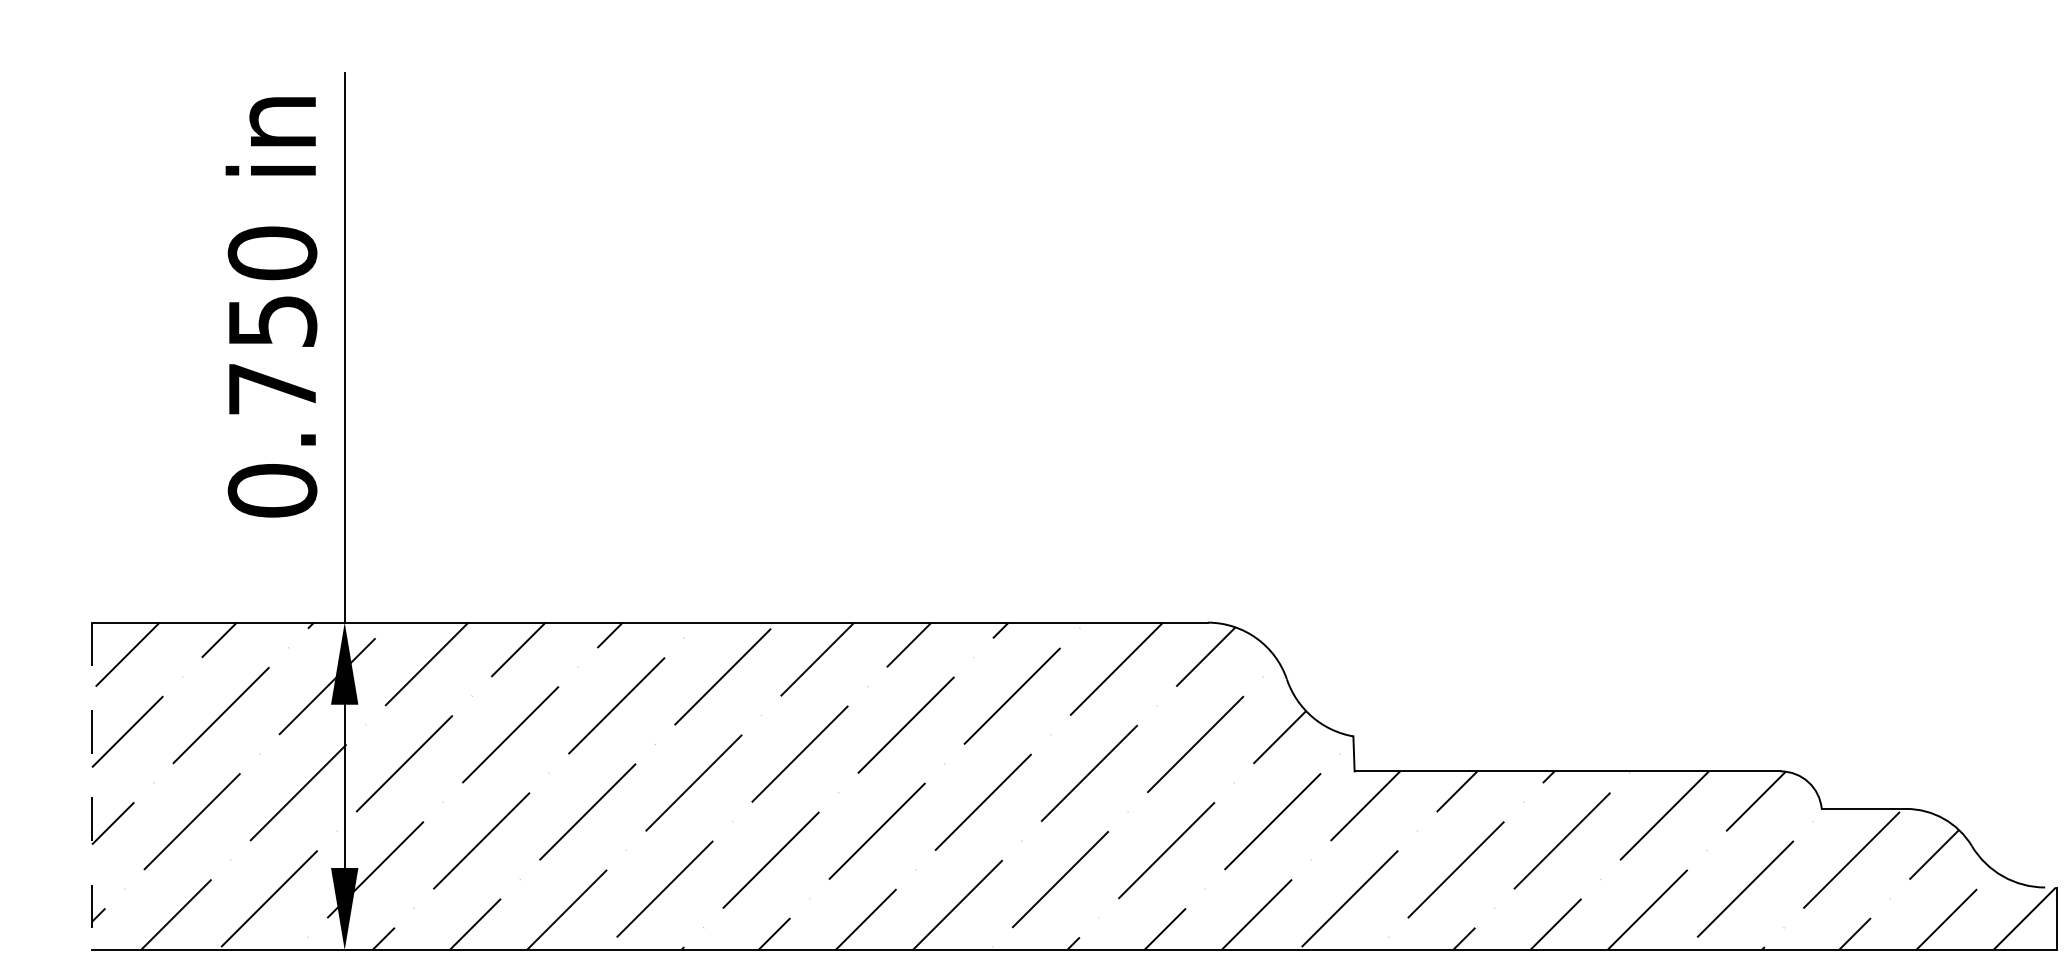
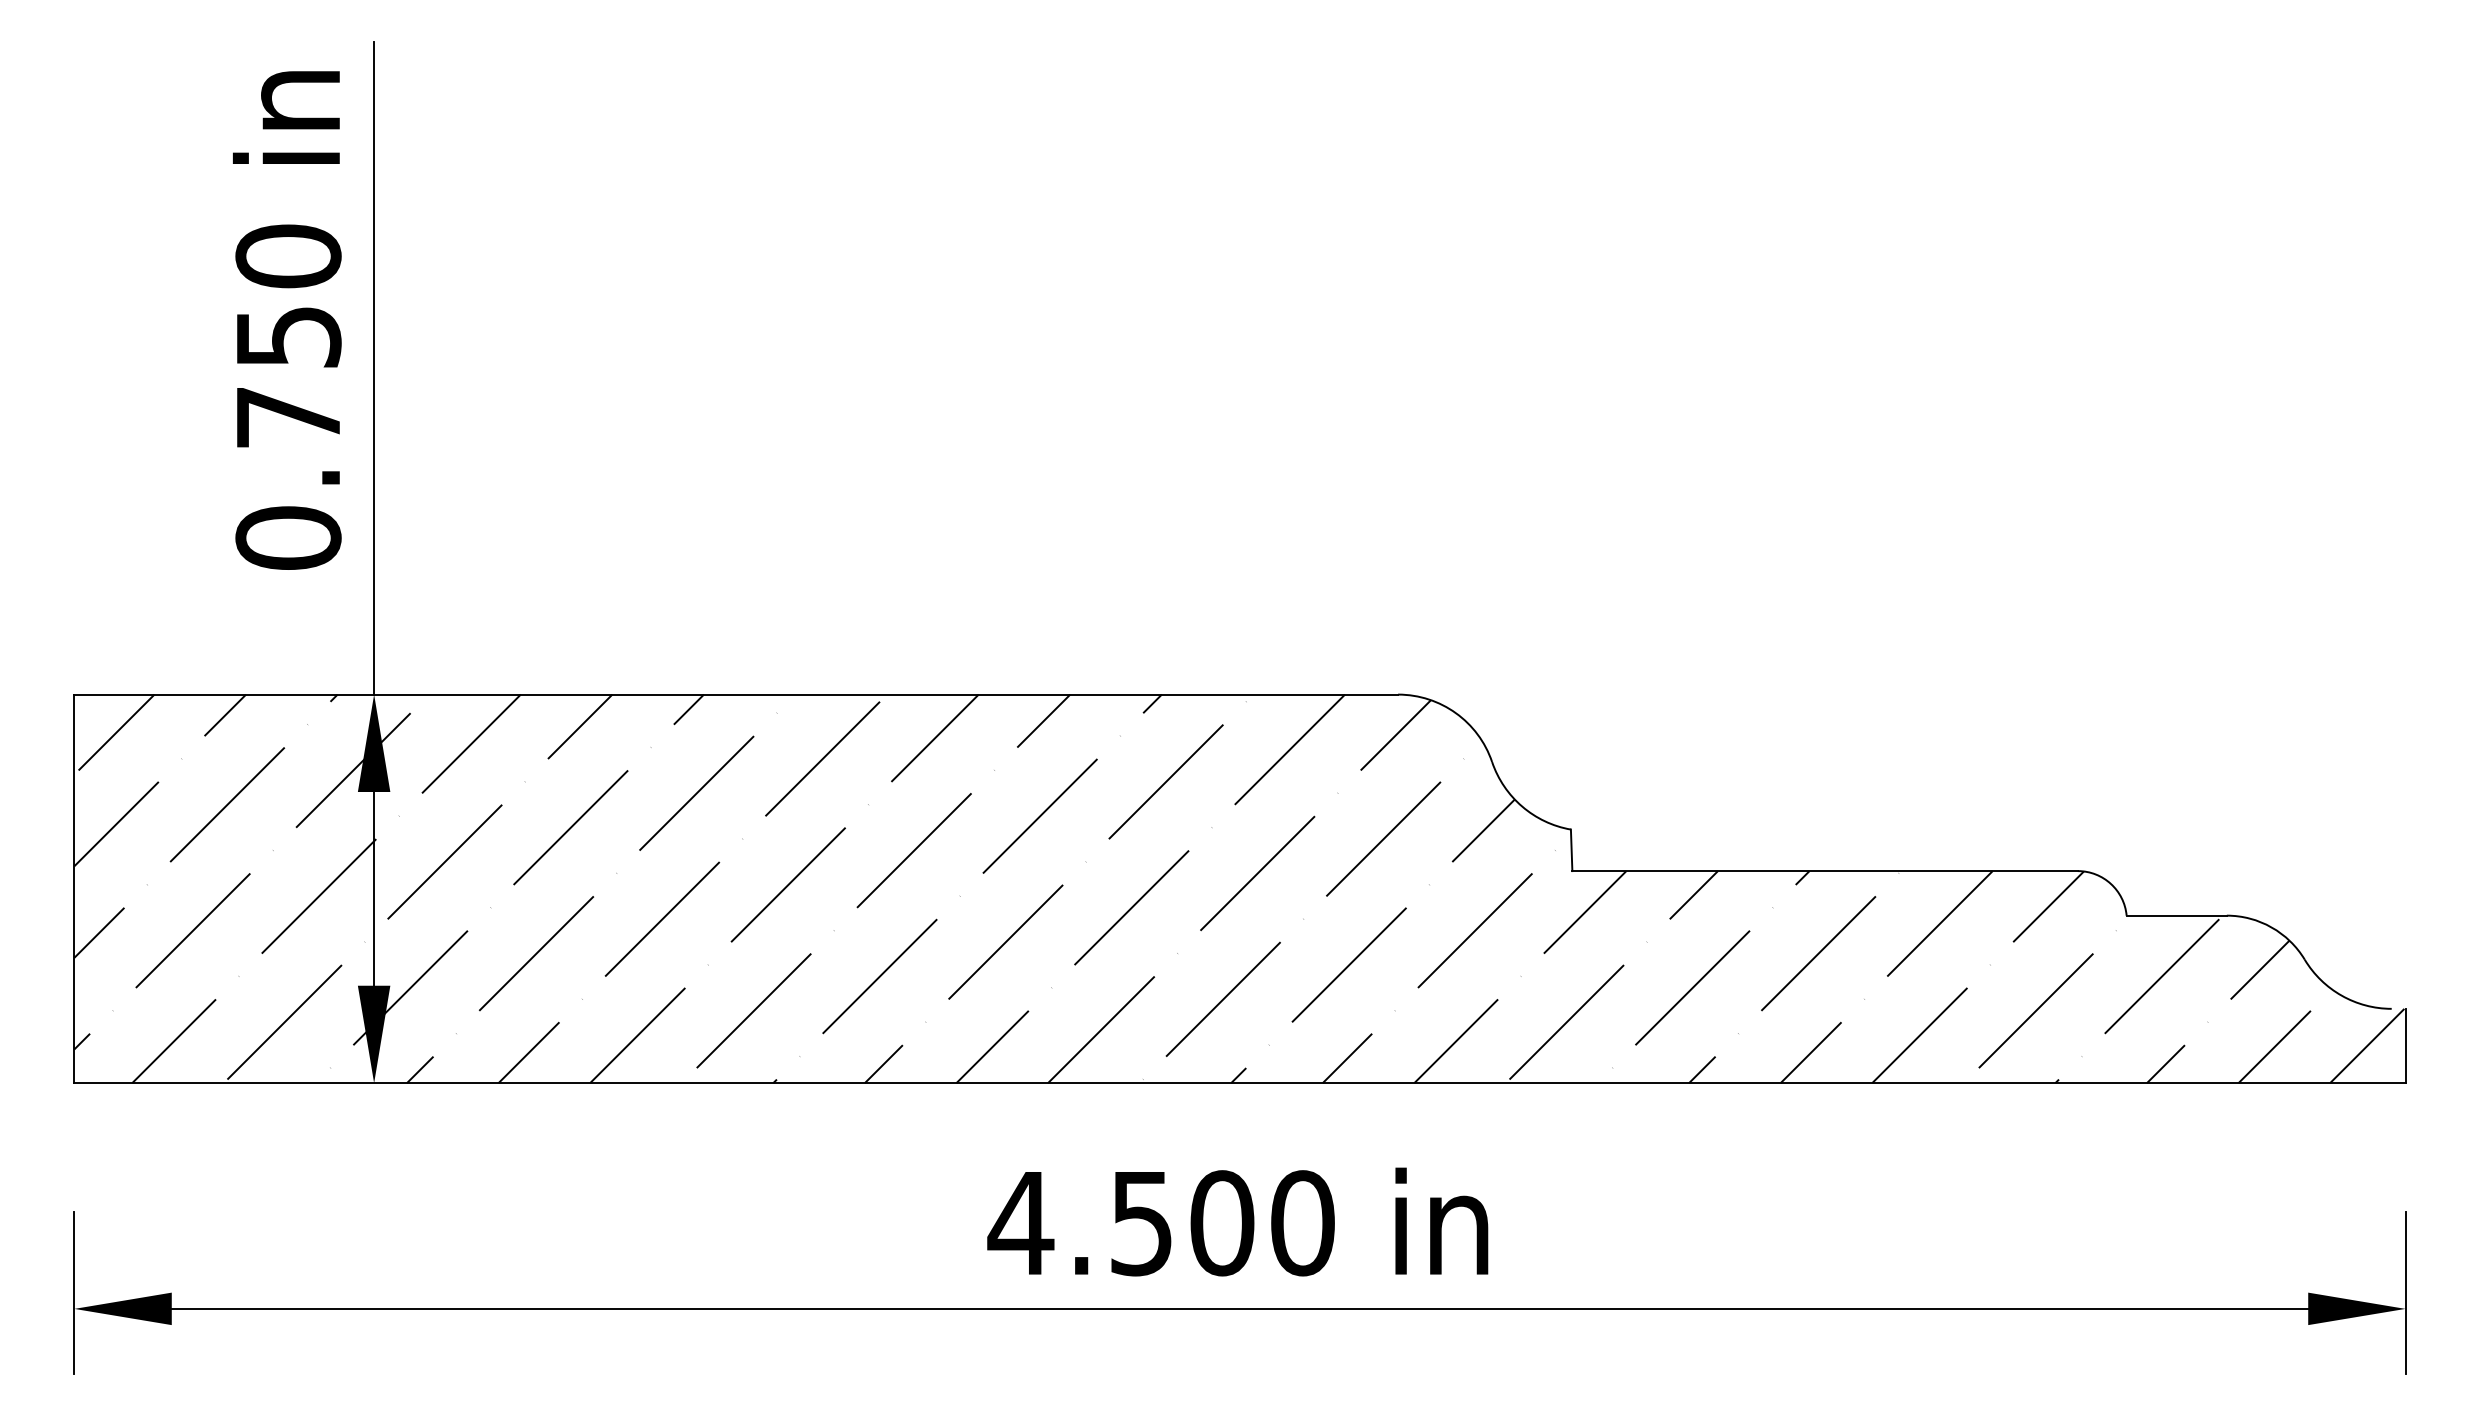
line: (92, 786) -> (74, 889), dashed -> solid

